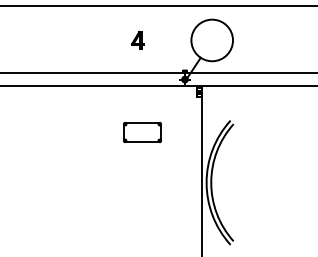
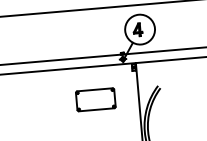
part: (137, 39) -> (137, 29), moved
part: (142, 132) -> (95, 99), size x1.43

